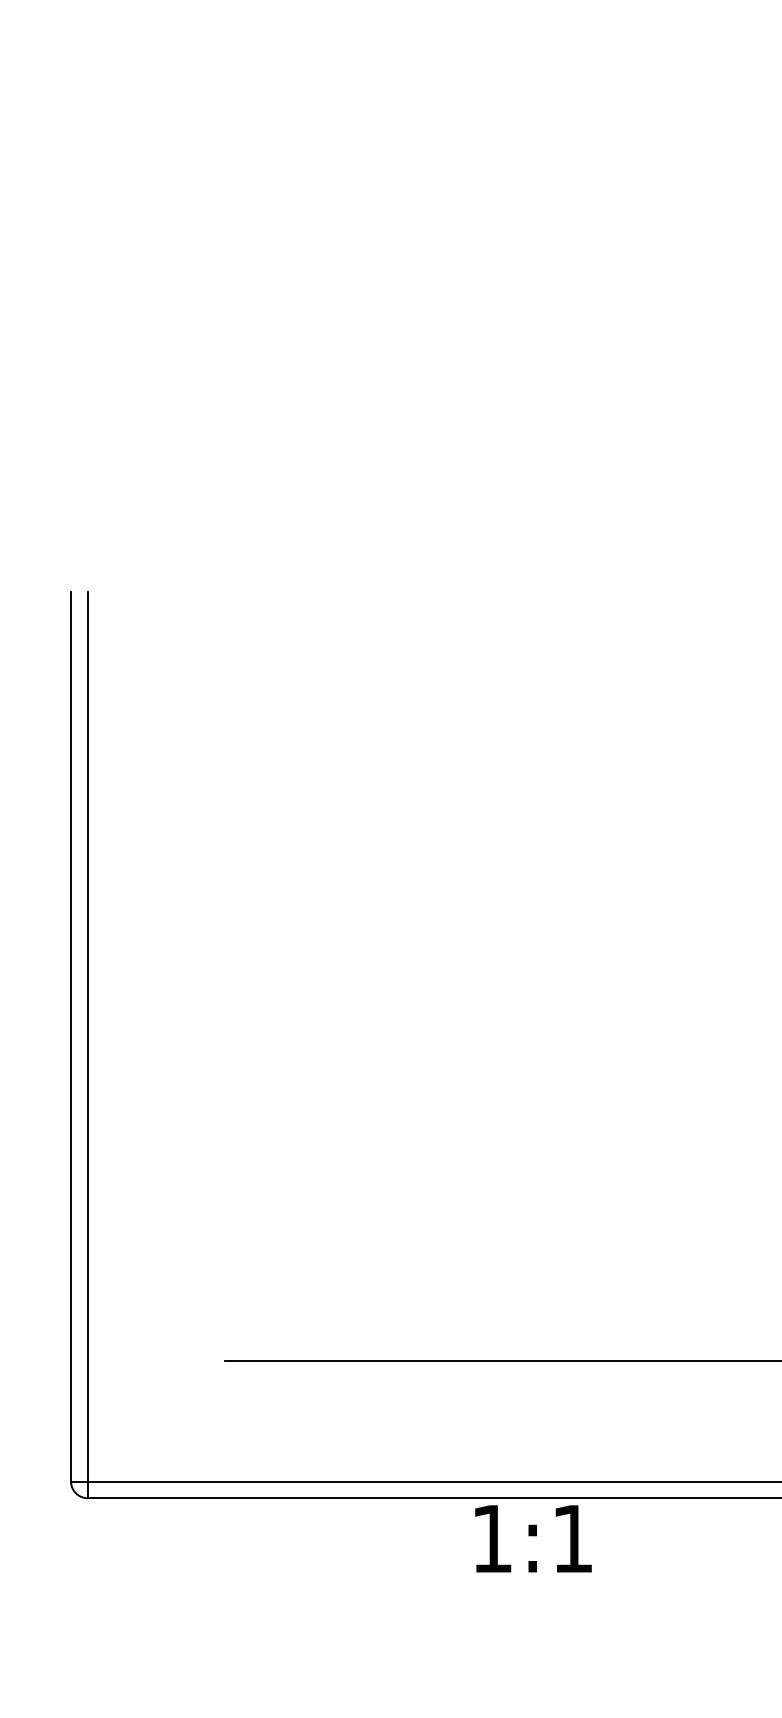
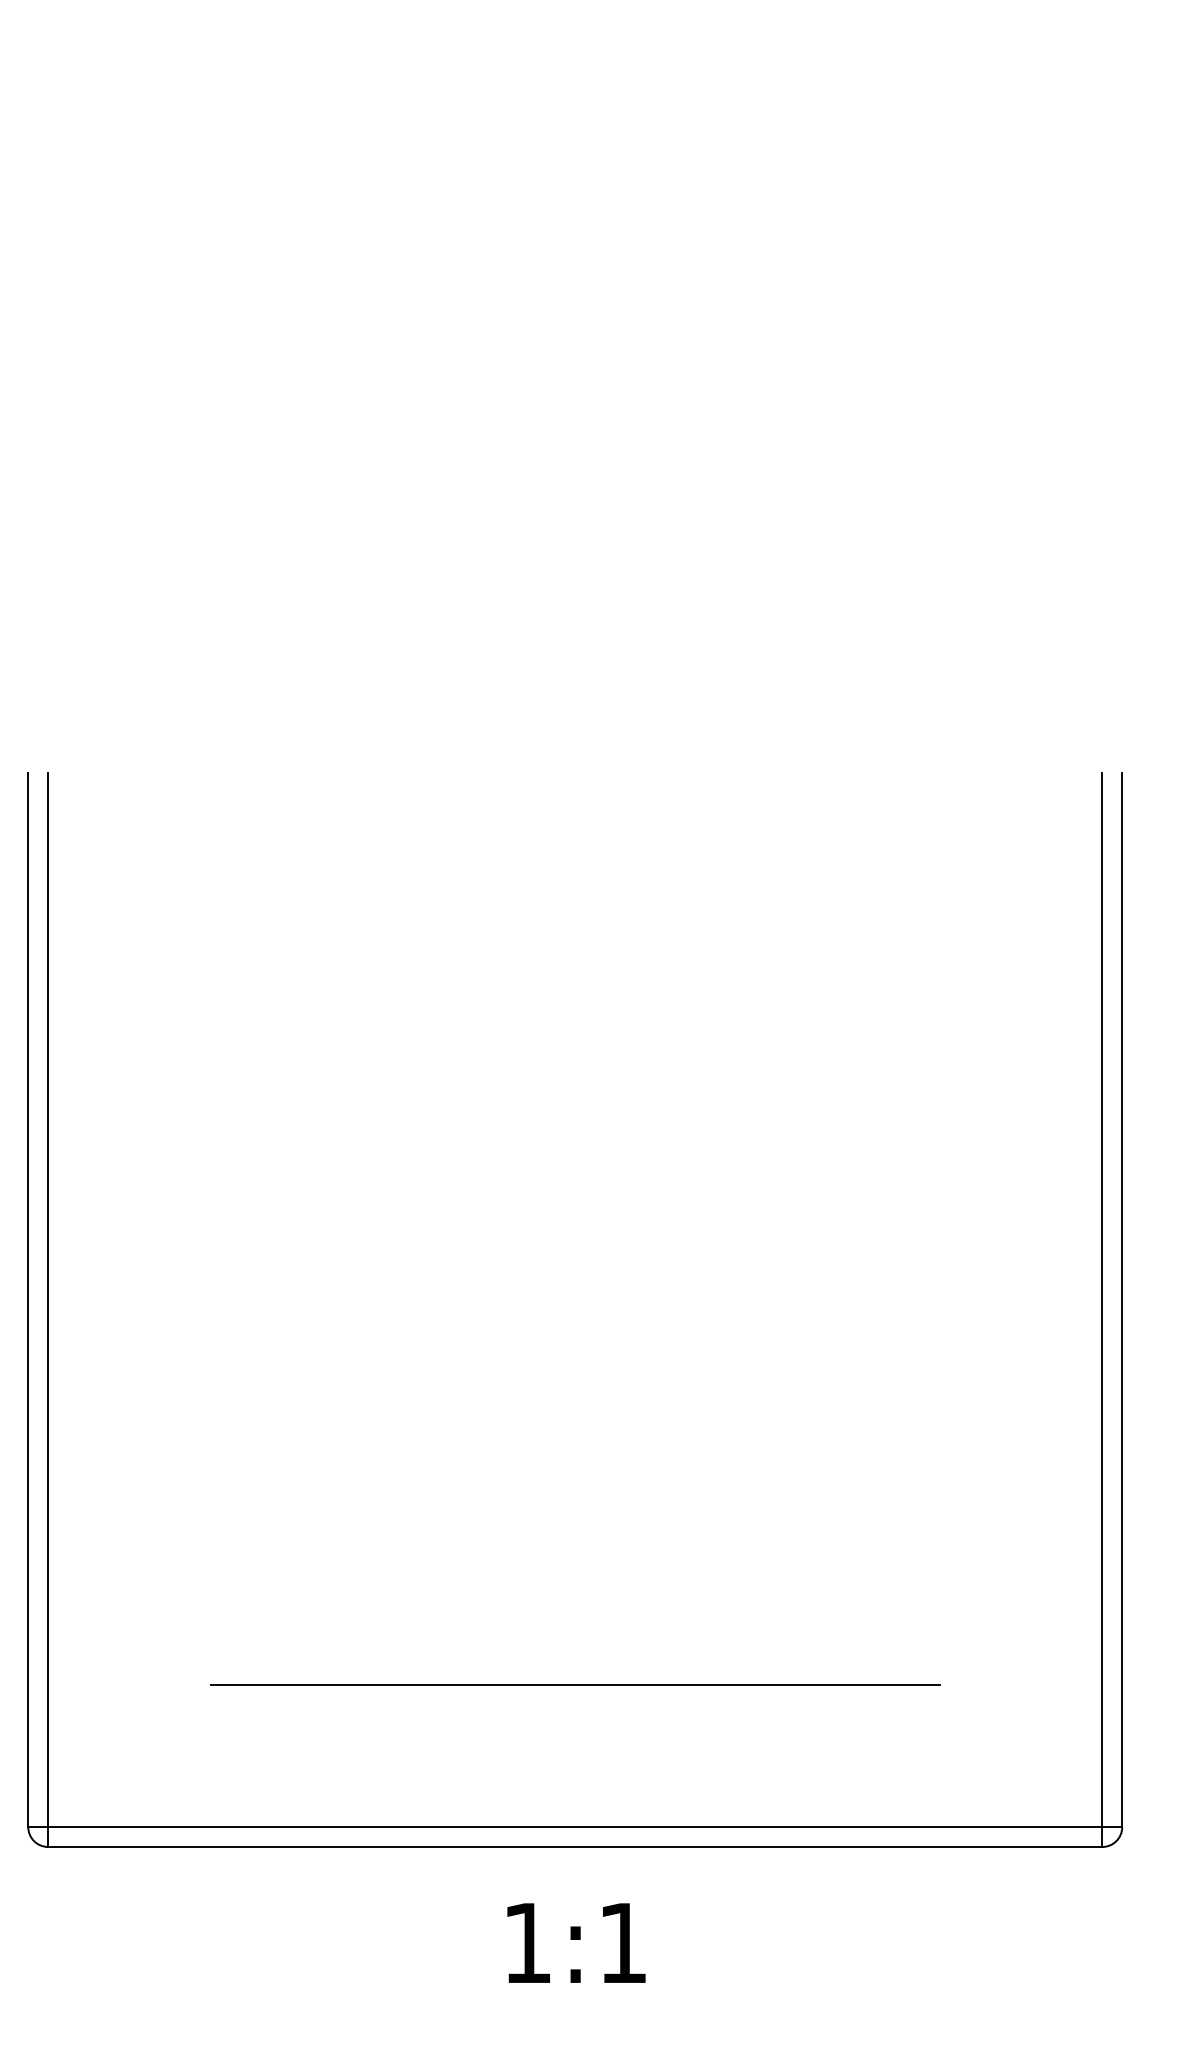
text: (533, 1538) -> (576, 1942), moved

